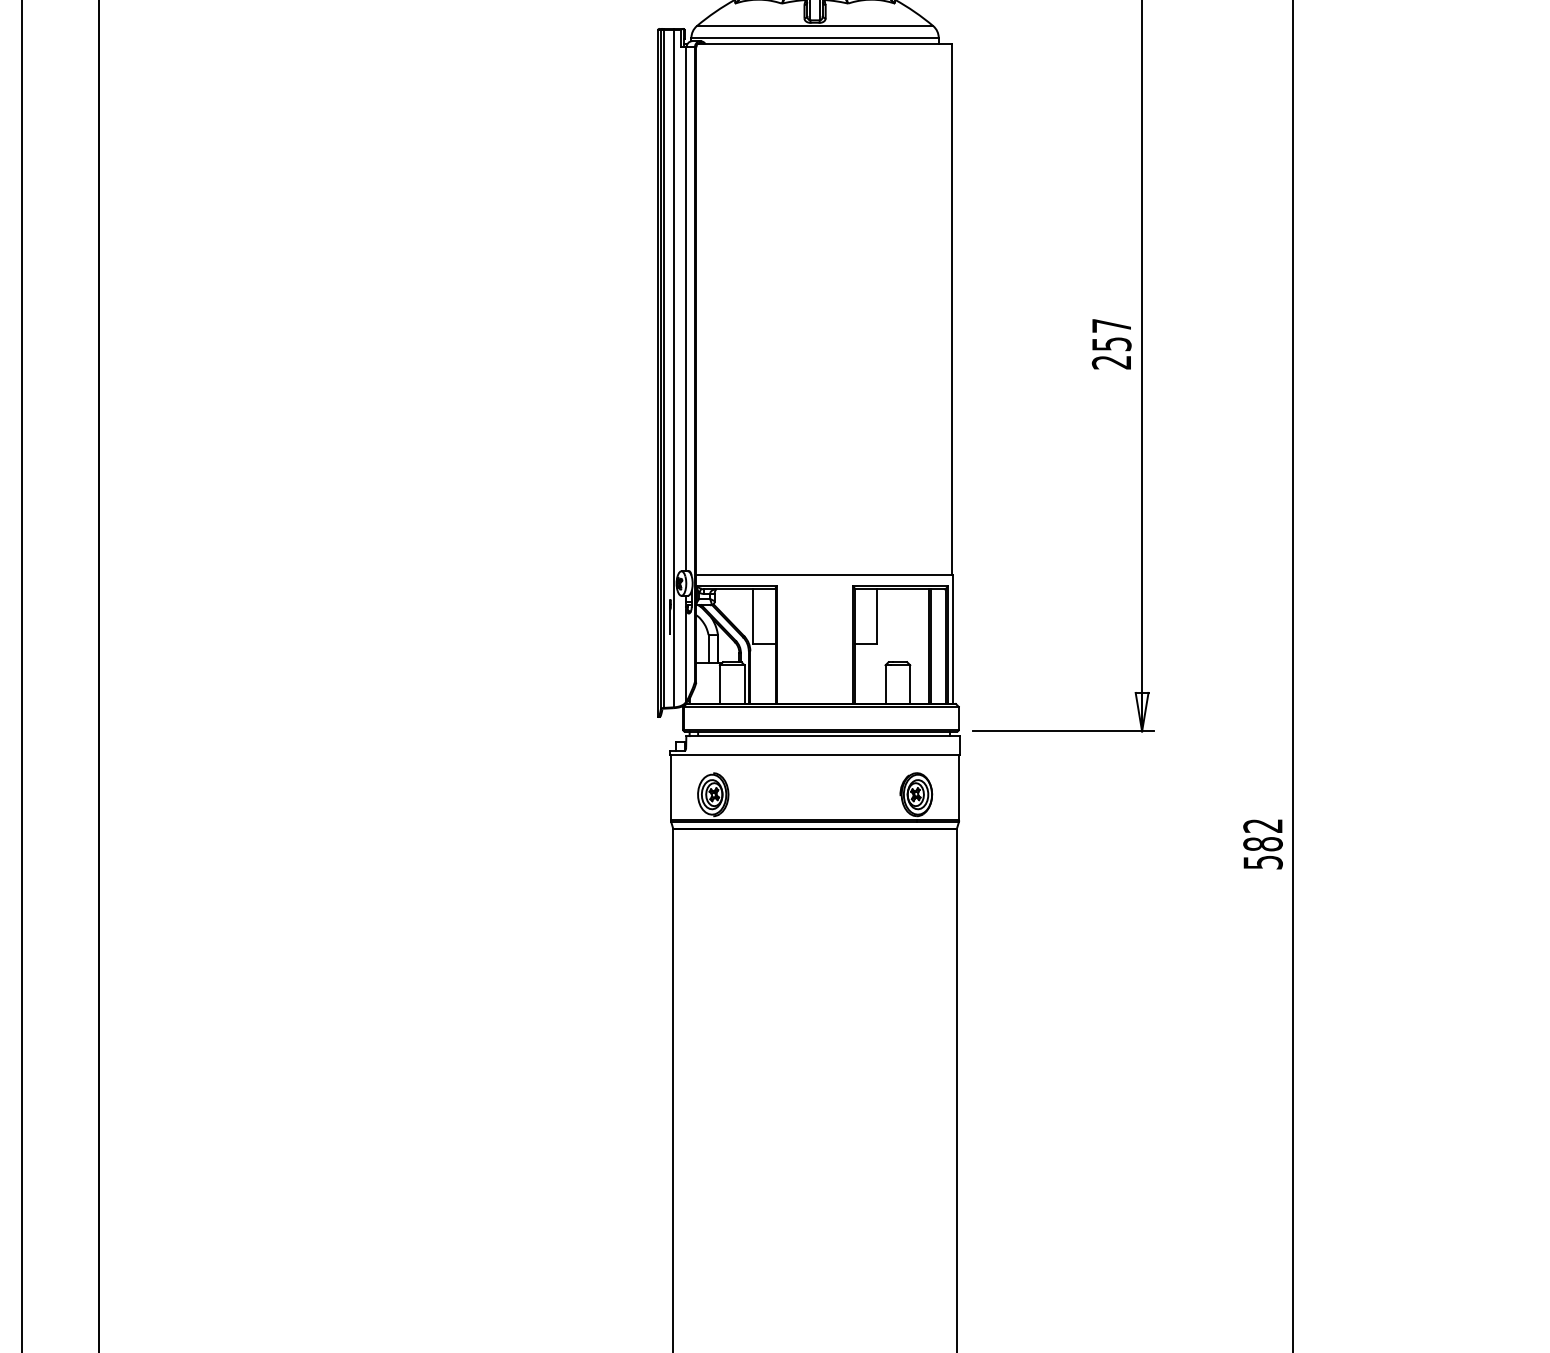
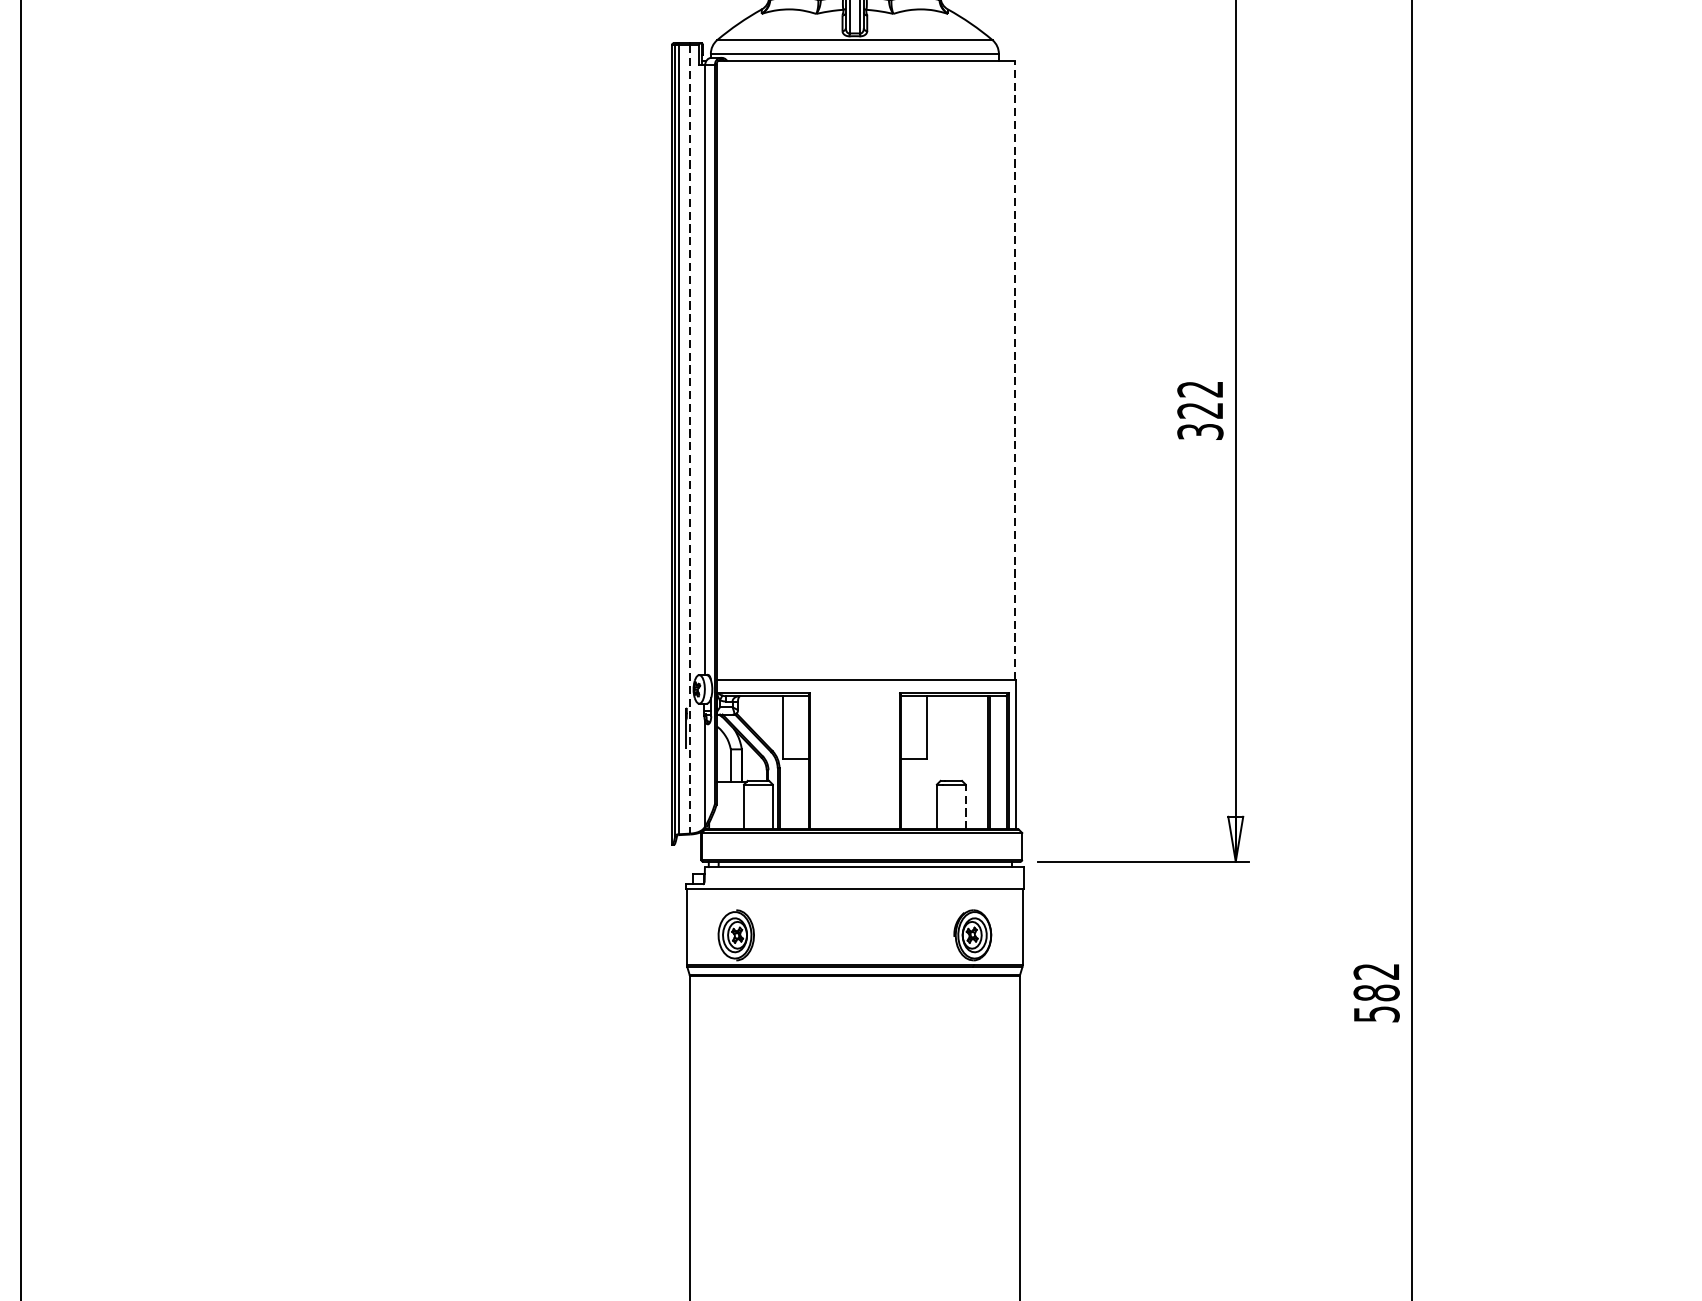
line: (952, 309) -> (1014, 370), solid -> dashed
text: (1111, 344) -> (1200, 410), 257 -> 322
line: (673, 368) -> (689, 438), solid -> dashed
line: (910, 684) -> (966, 806), solid -> dashed

